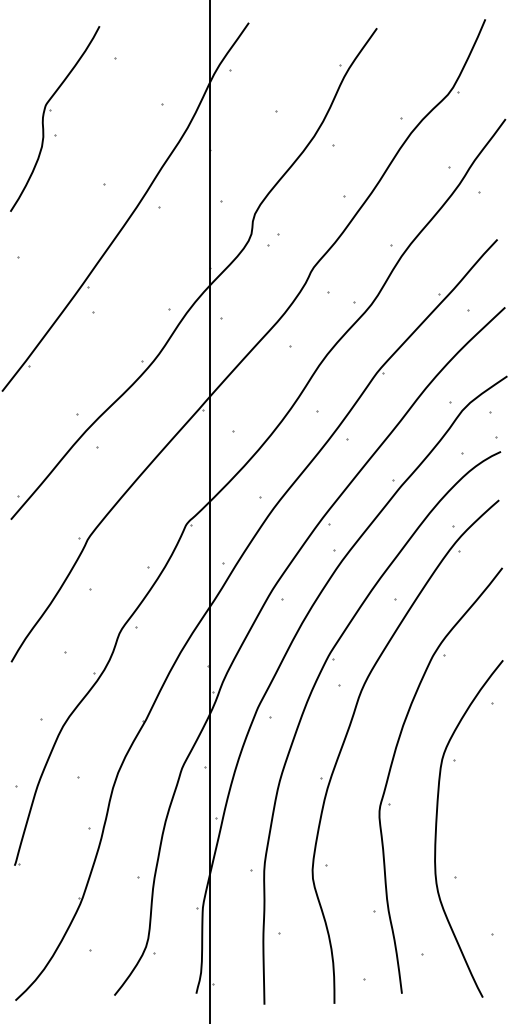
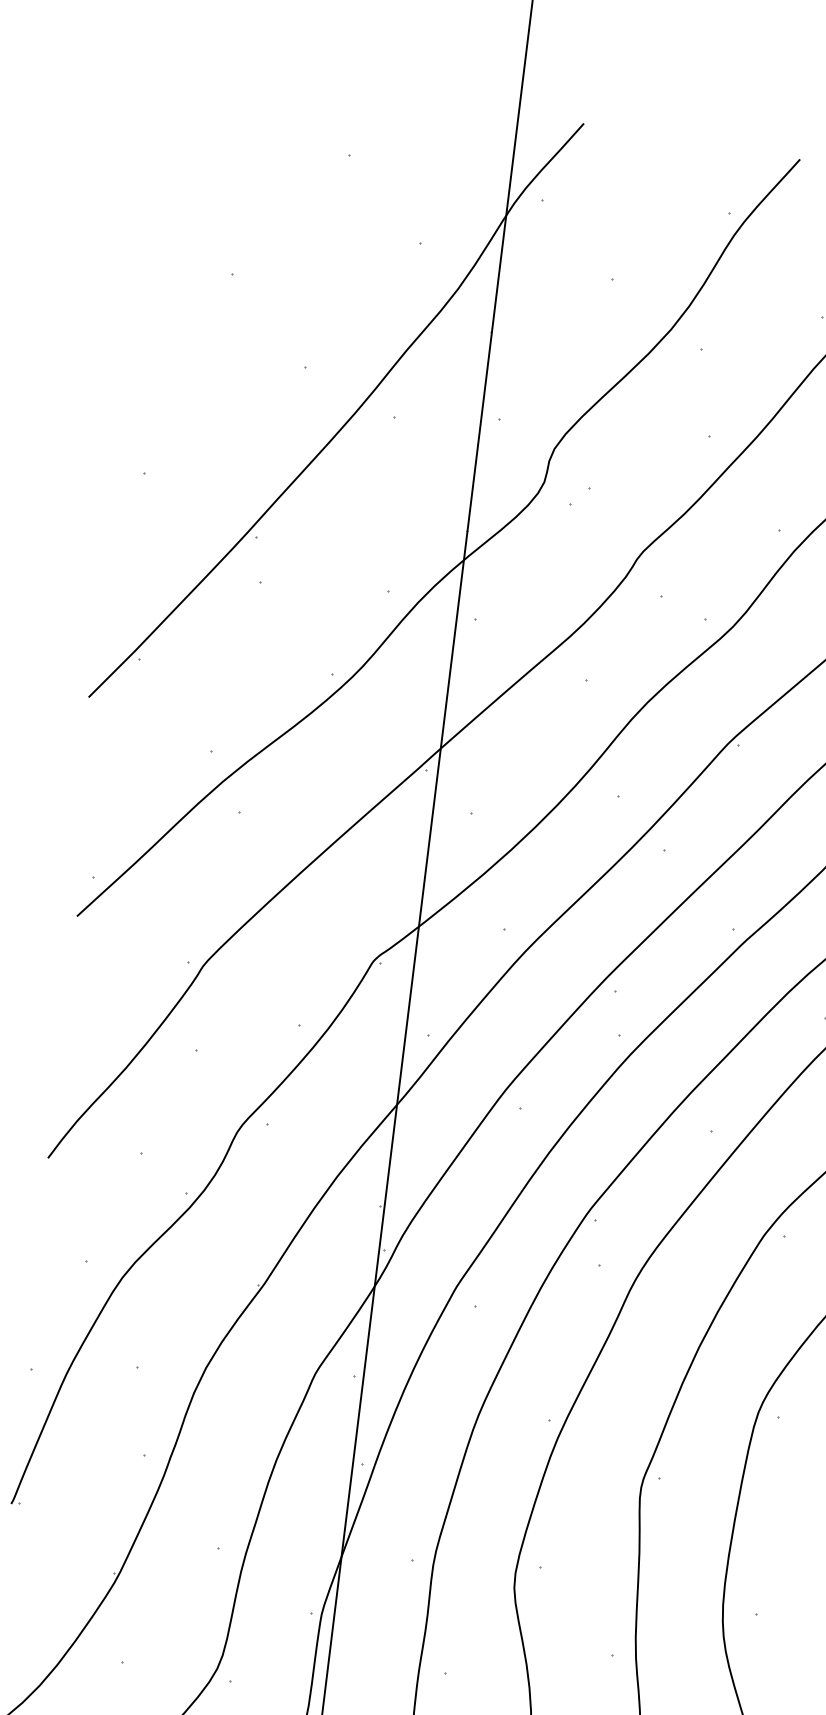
part: (50, 111) -> (229, 232), removed

